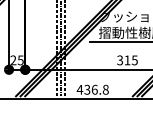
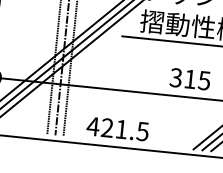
text: (96, 89) -> (125, 129), 436.8 -> 421.5

